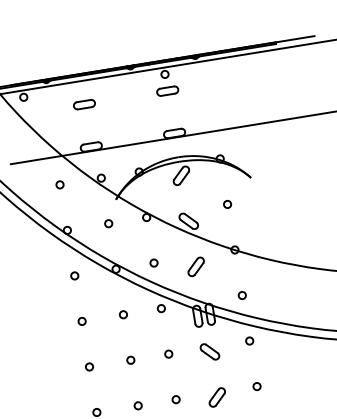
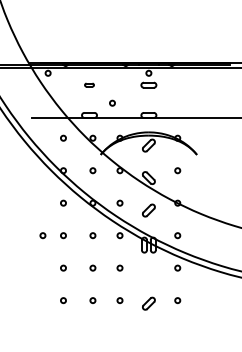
part: (84, 103) -> (89, 84), size x0.6
circle: (120, 123) -> (112, 102), added
circle: (52, 325) -> (42, 235), added
part: (209, 352) -> (148, 271), removed

